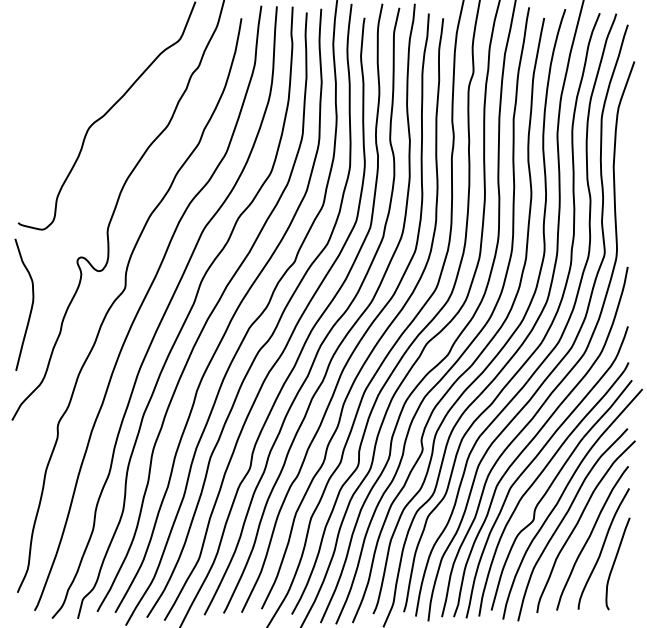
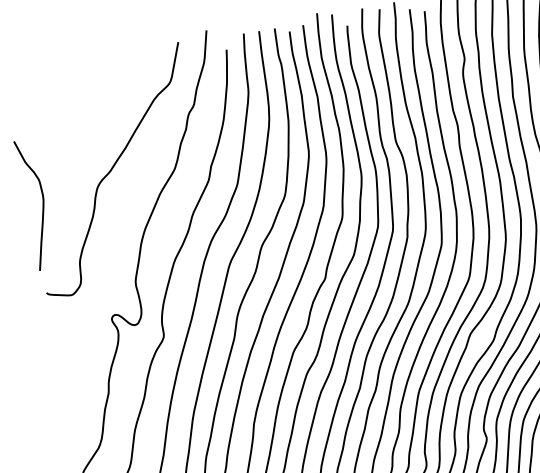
curve: (31, 304) -> (42, 202), moved

